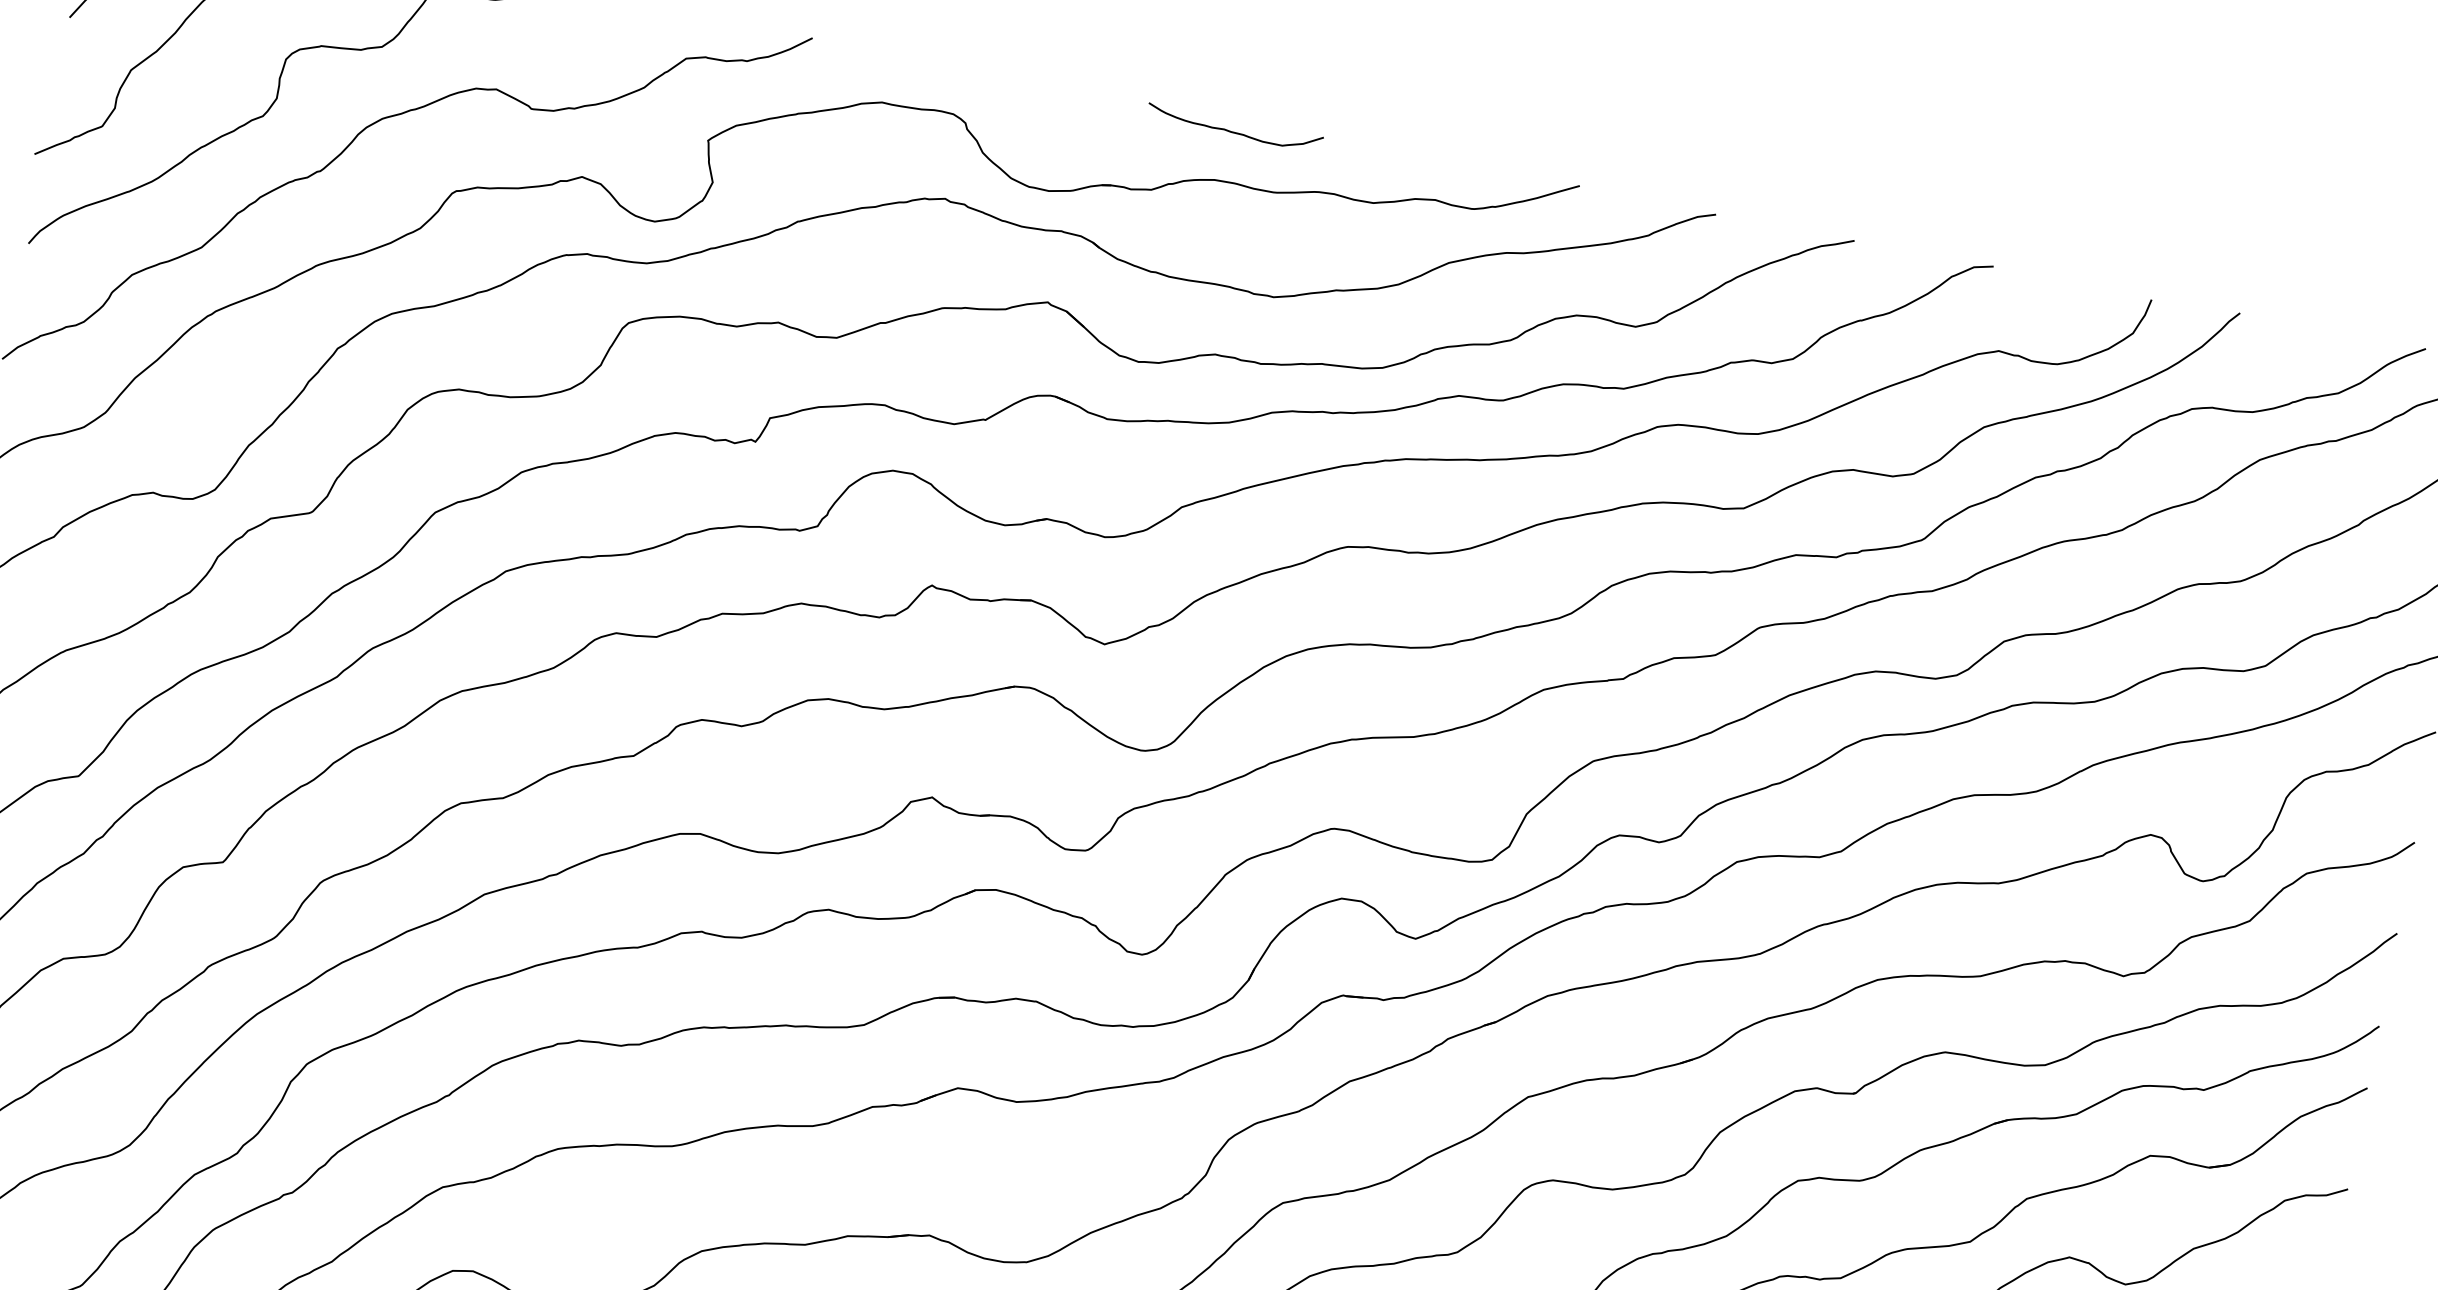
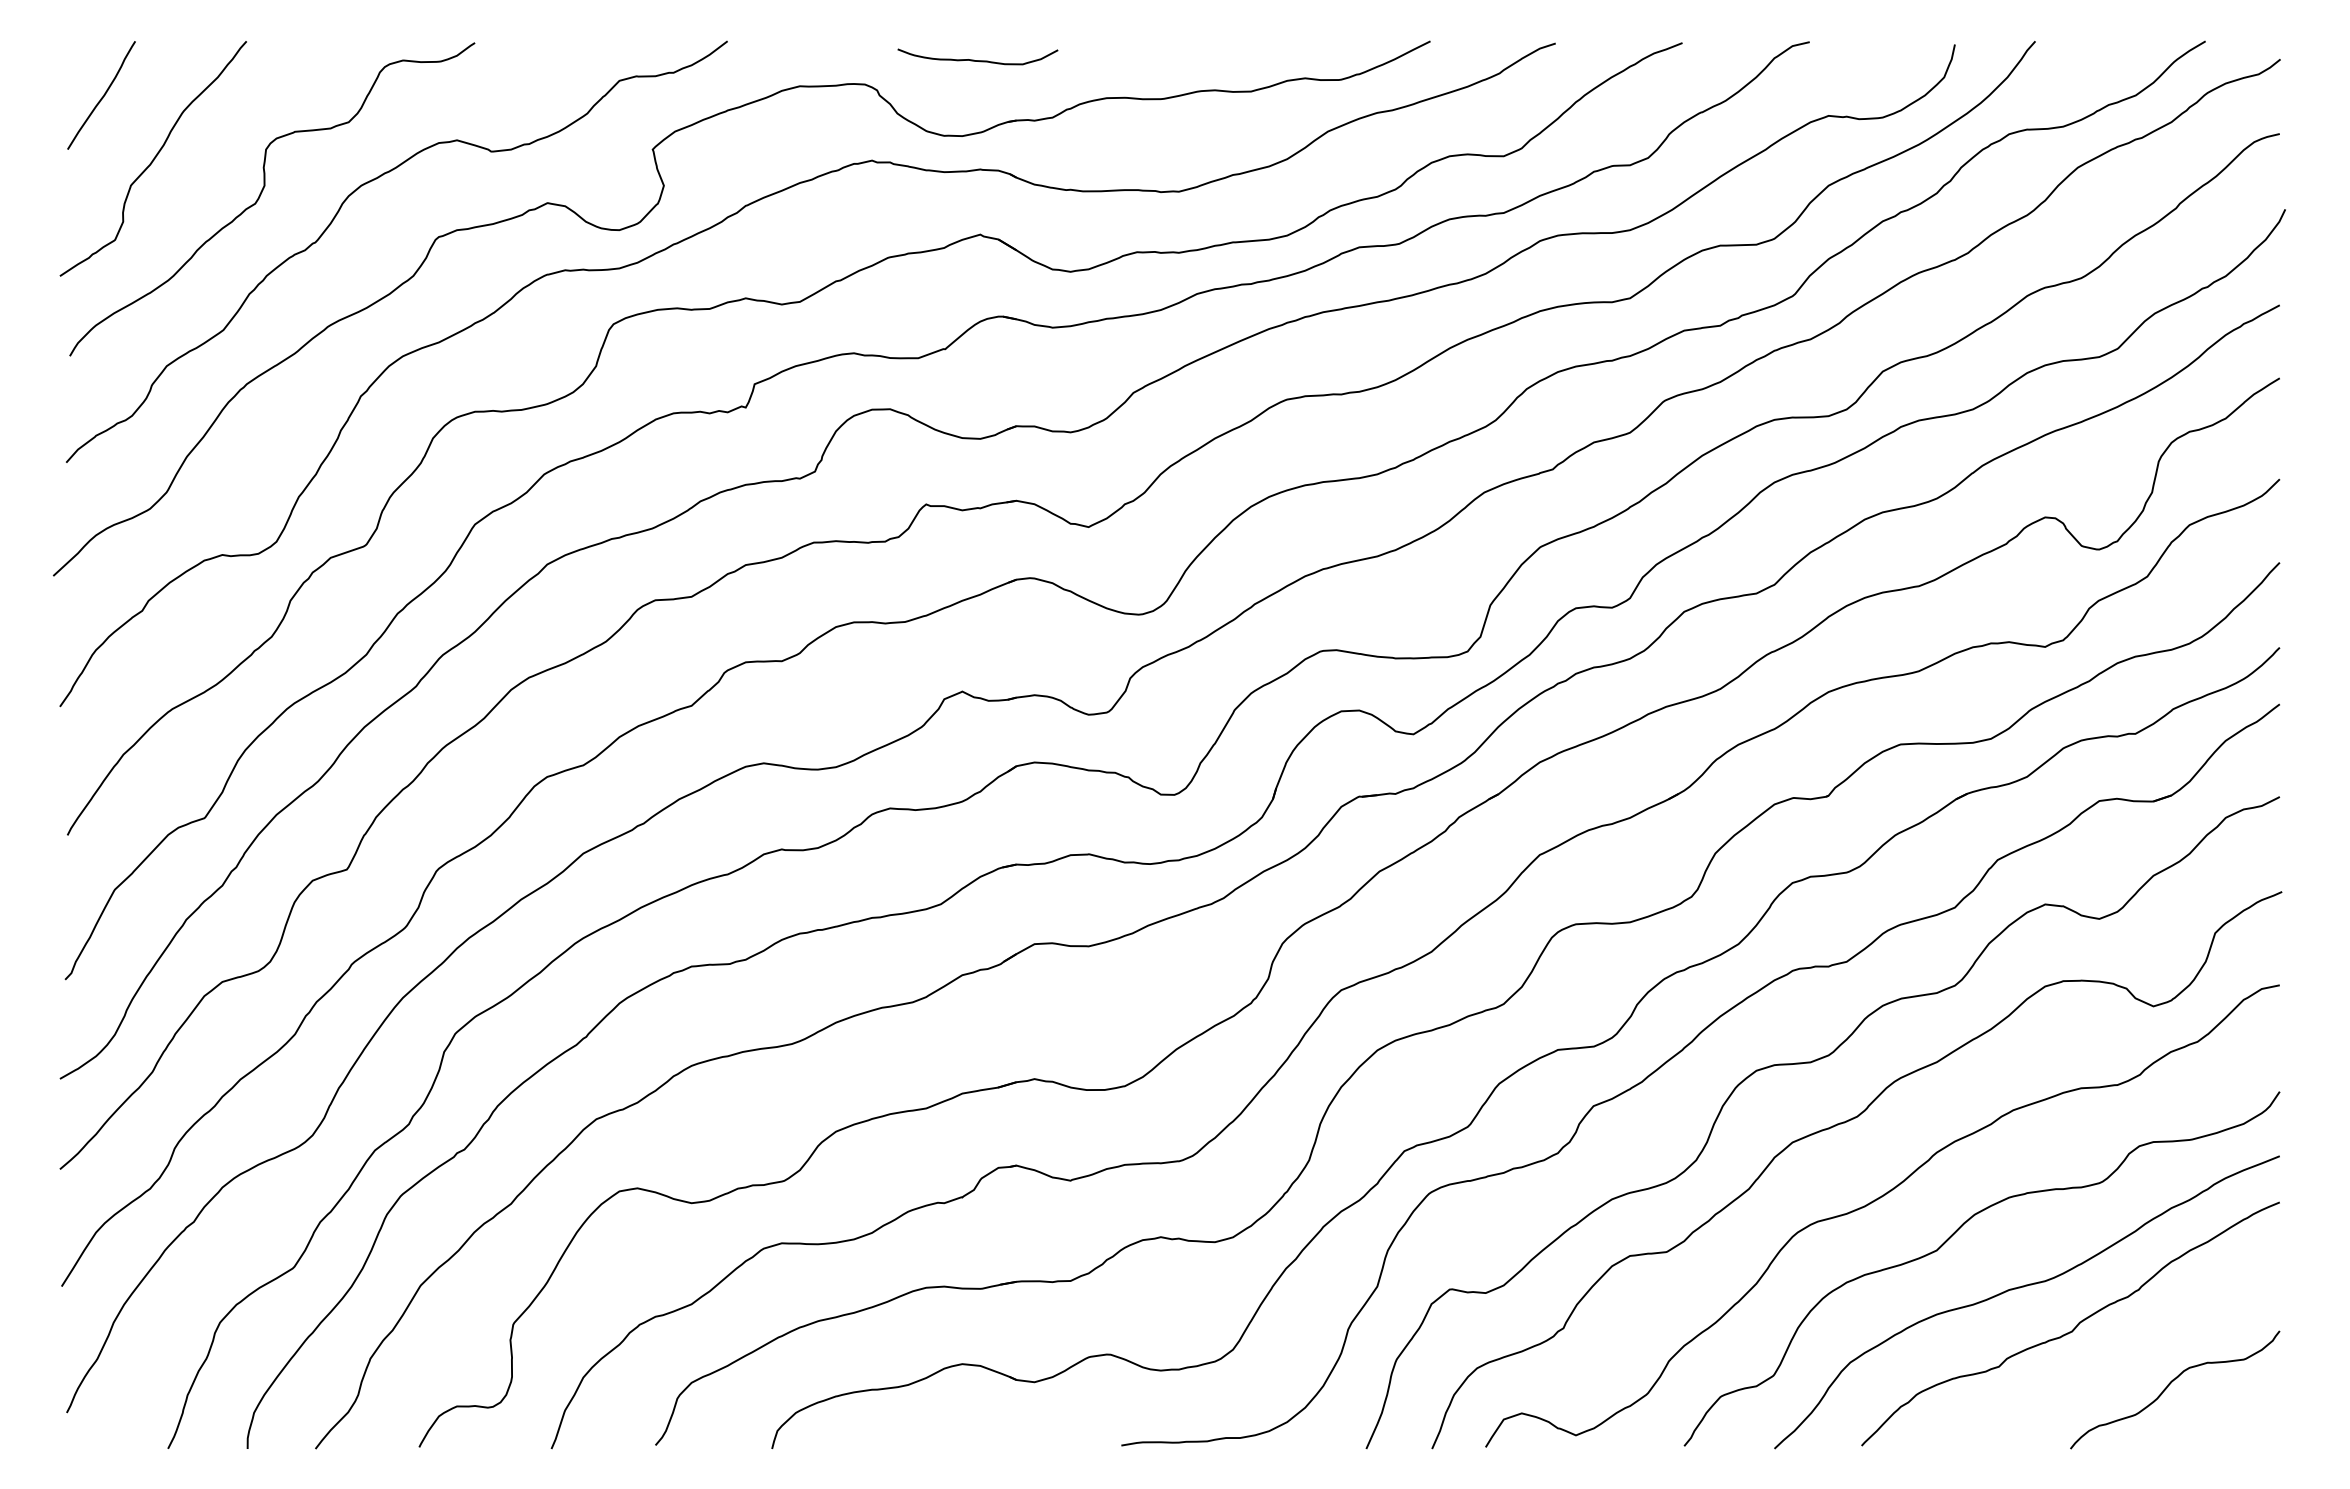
curve: (1233, 131) -> (977, 60), moved

